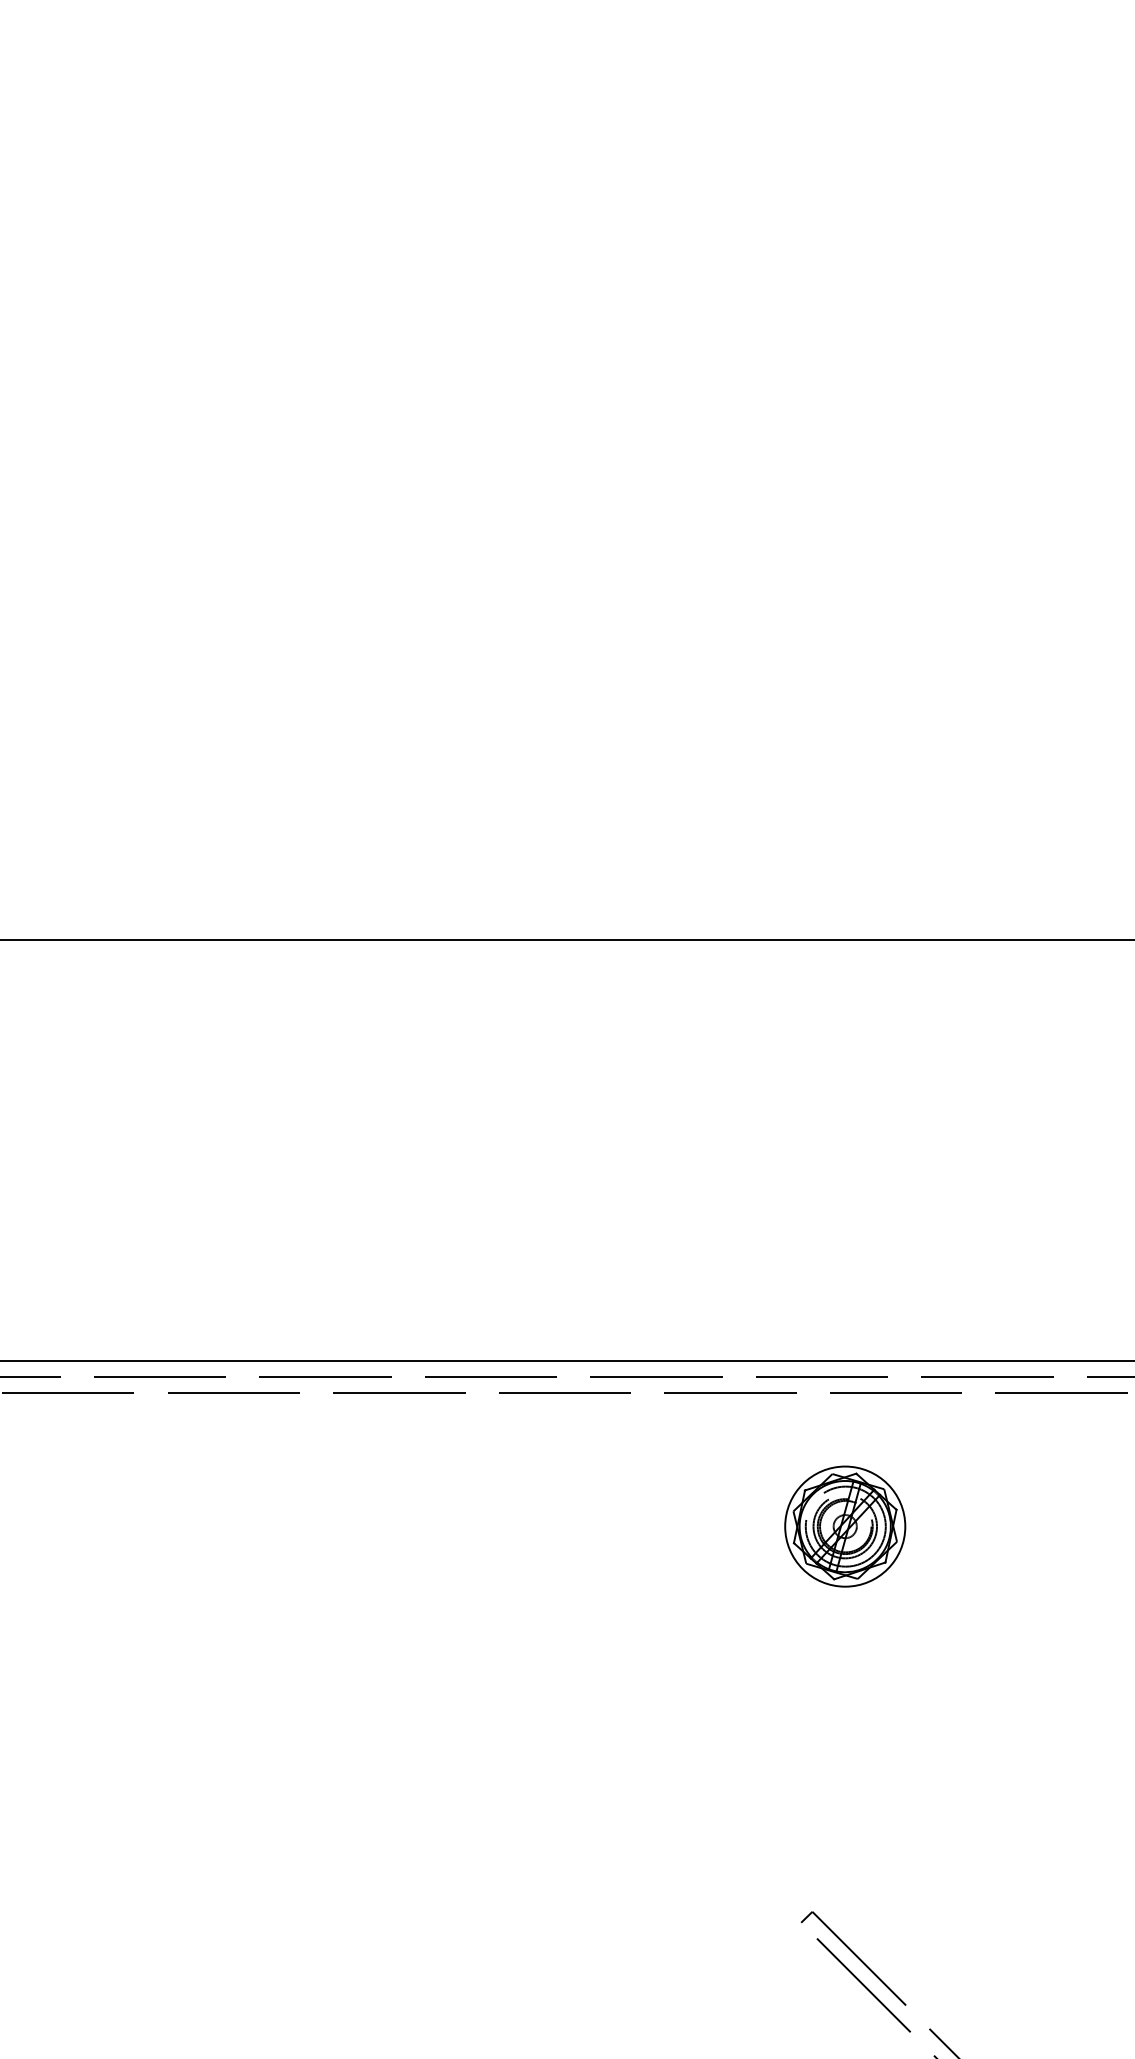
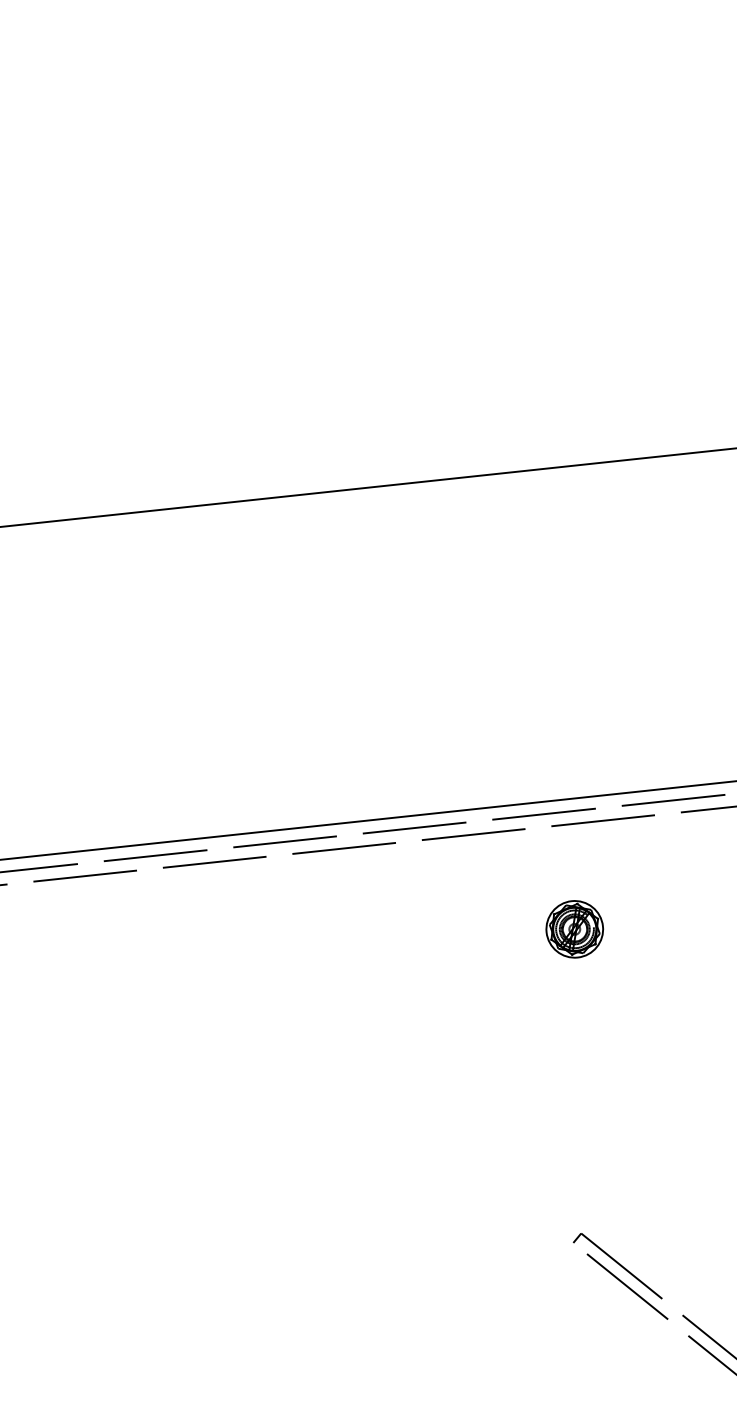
part: (845, 1526) -> (574, 929), size x0.6

